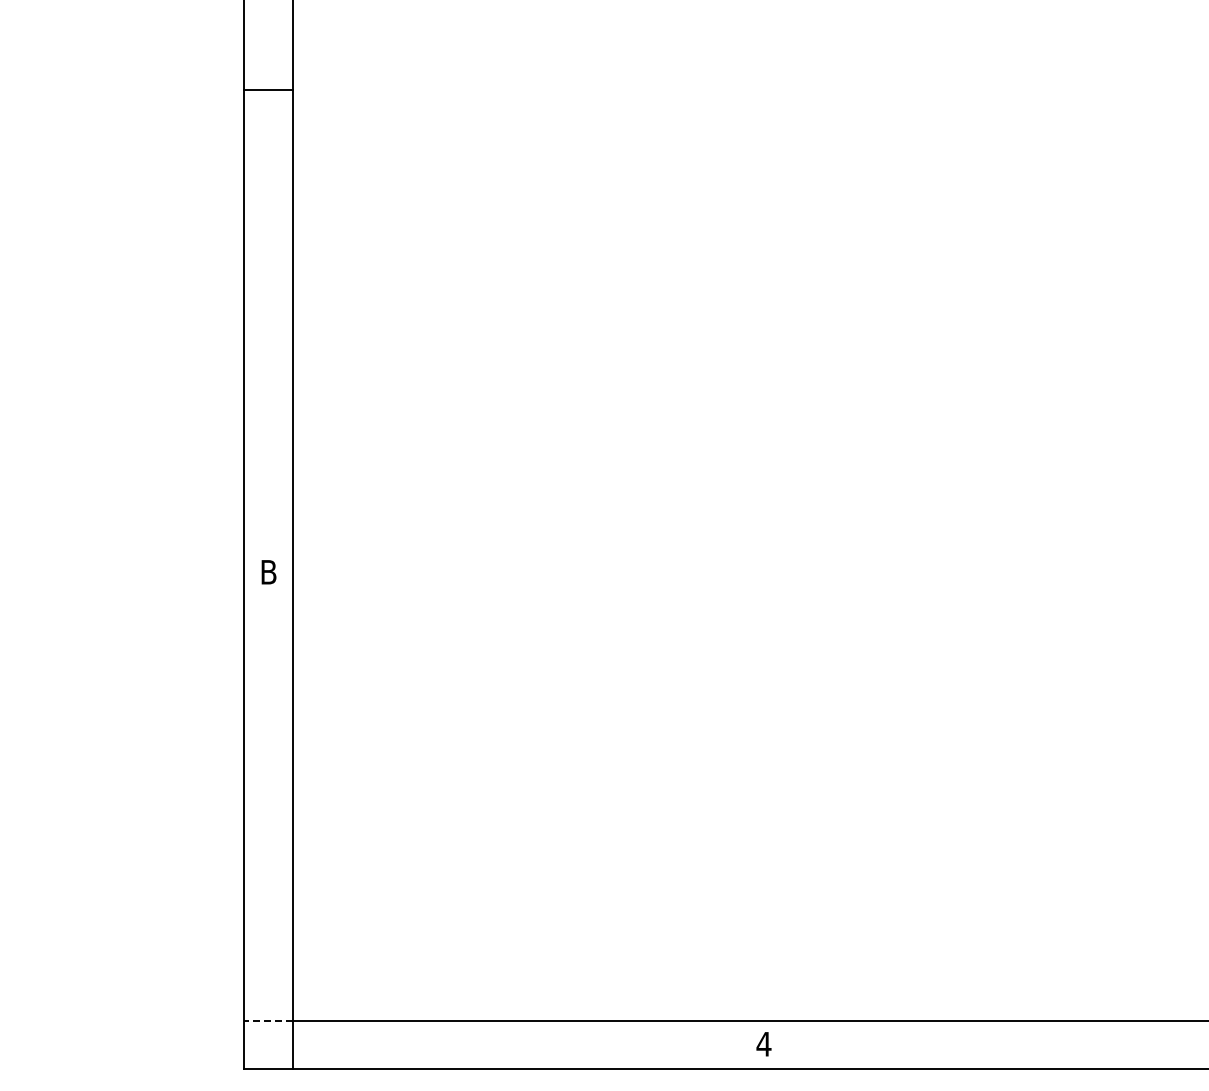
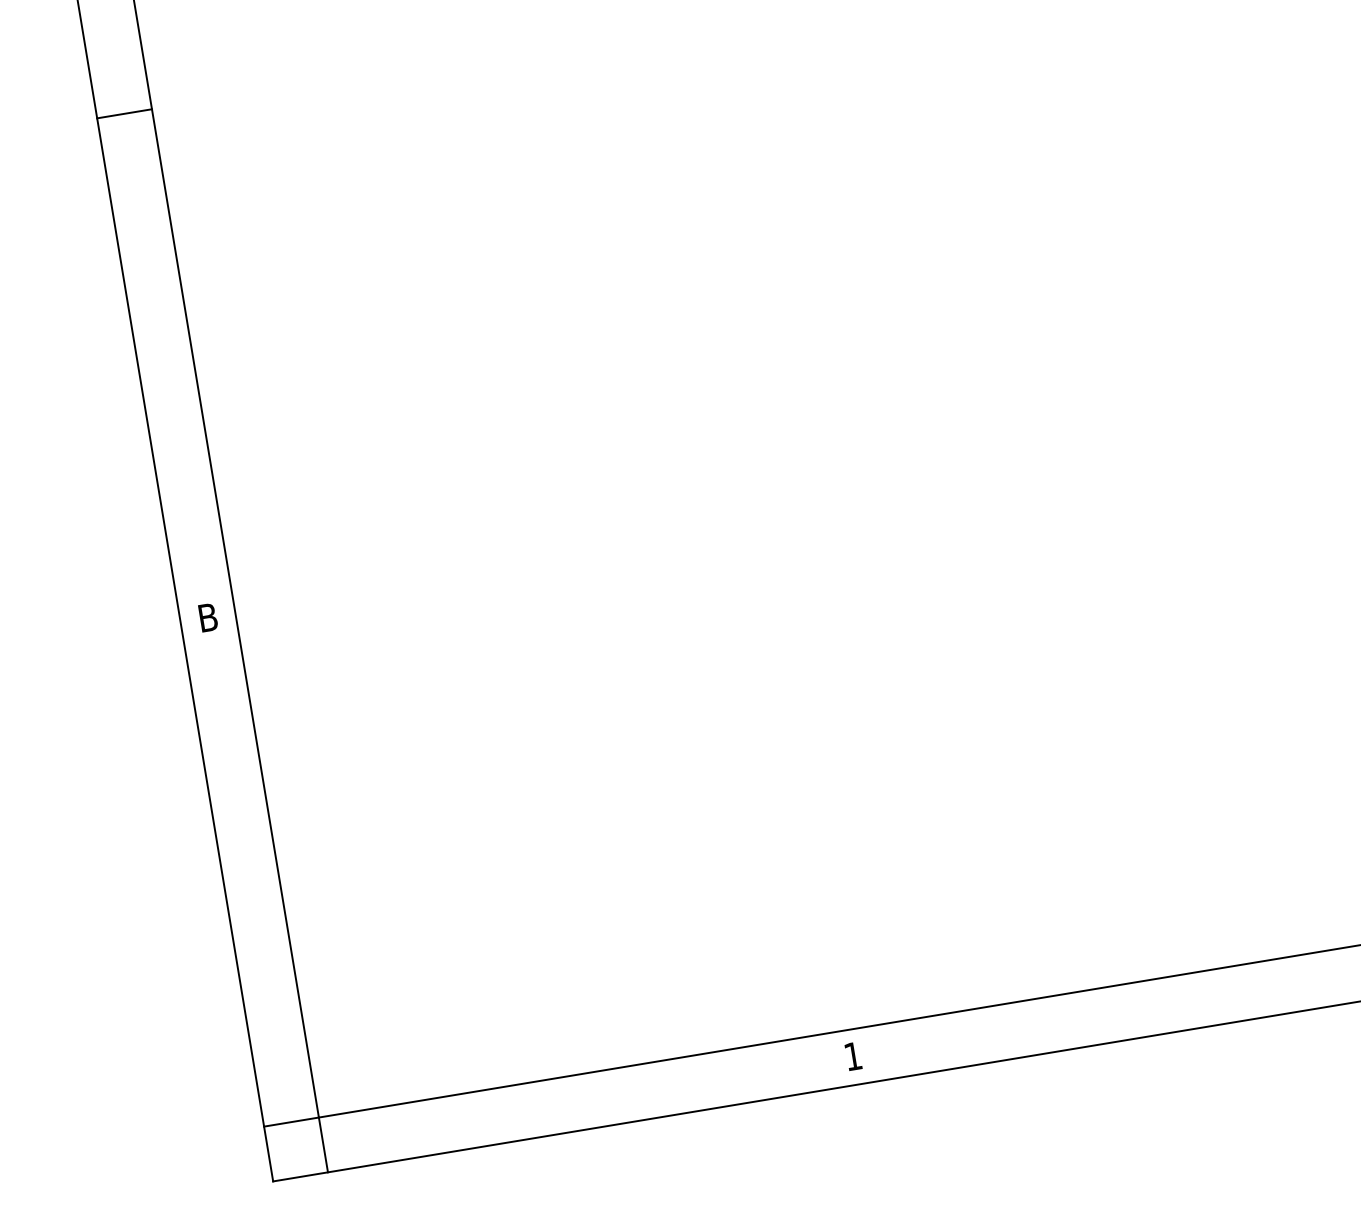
line: (268, 90) -> (124, 113), moved
line: (268, 1020) -> (291, 1122), dashed -> solid
text: (763, 1044) -> (852, 1056), 4 -> 1

